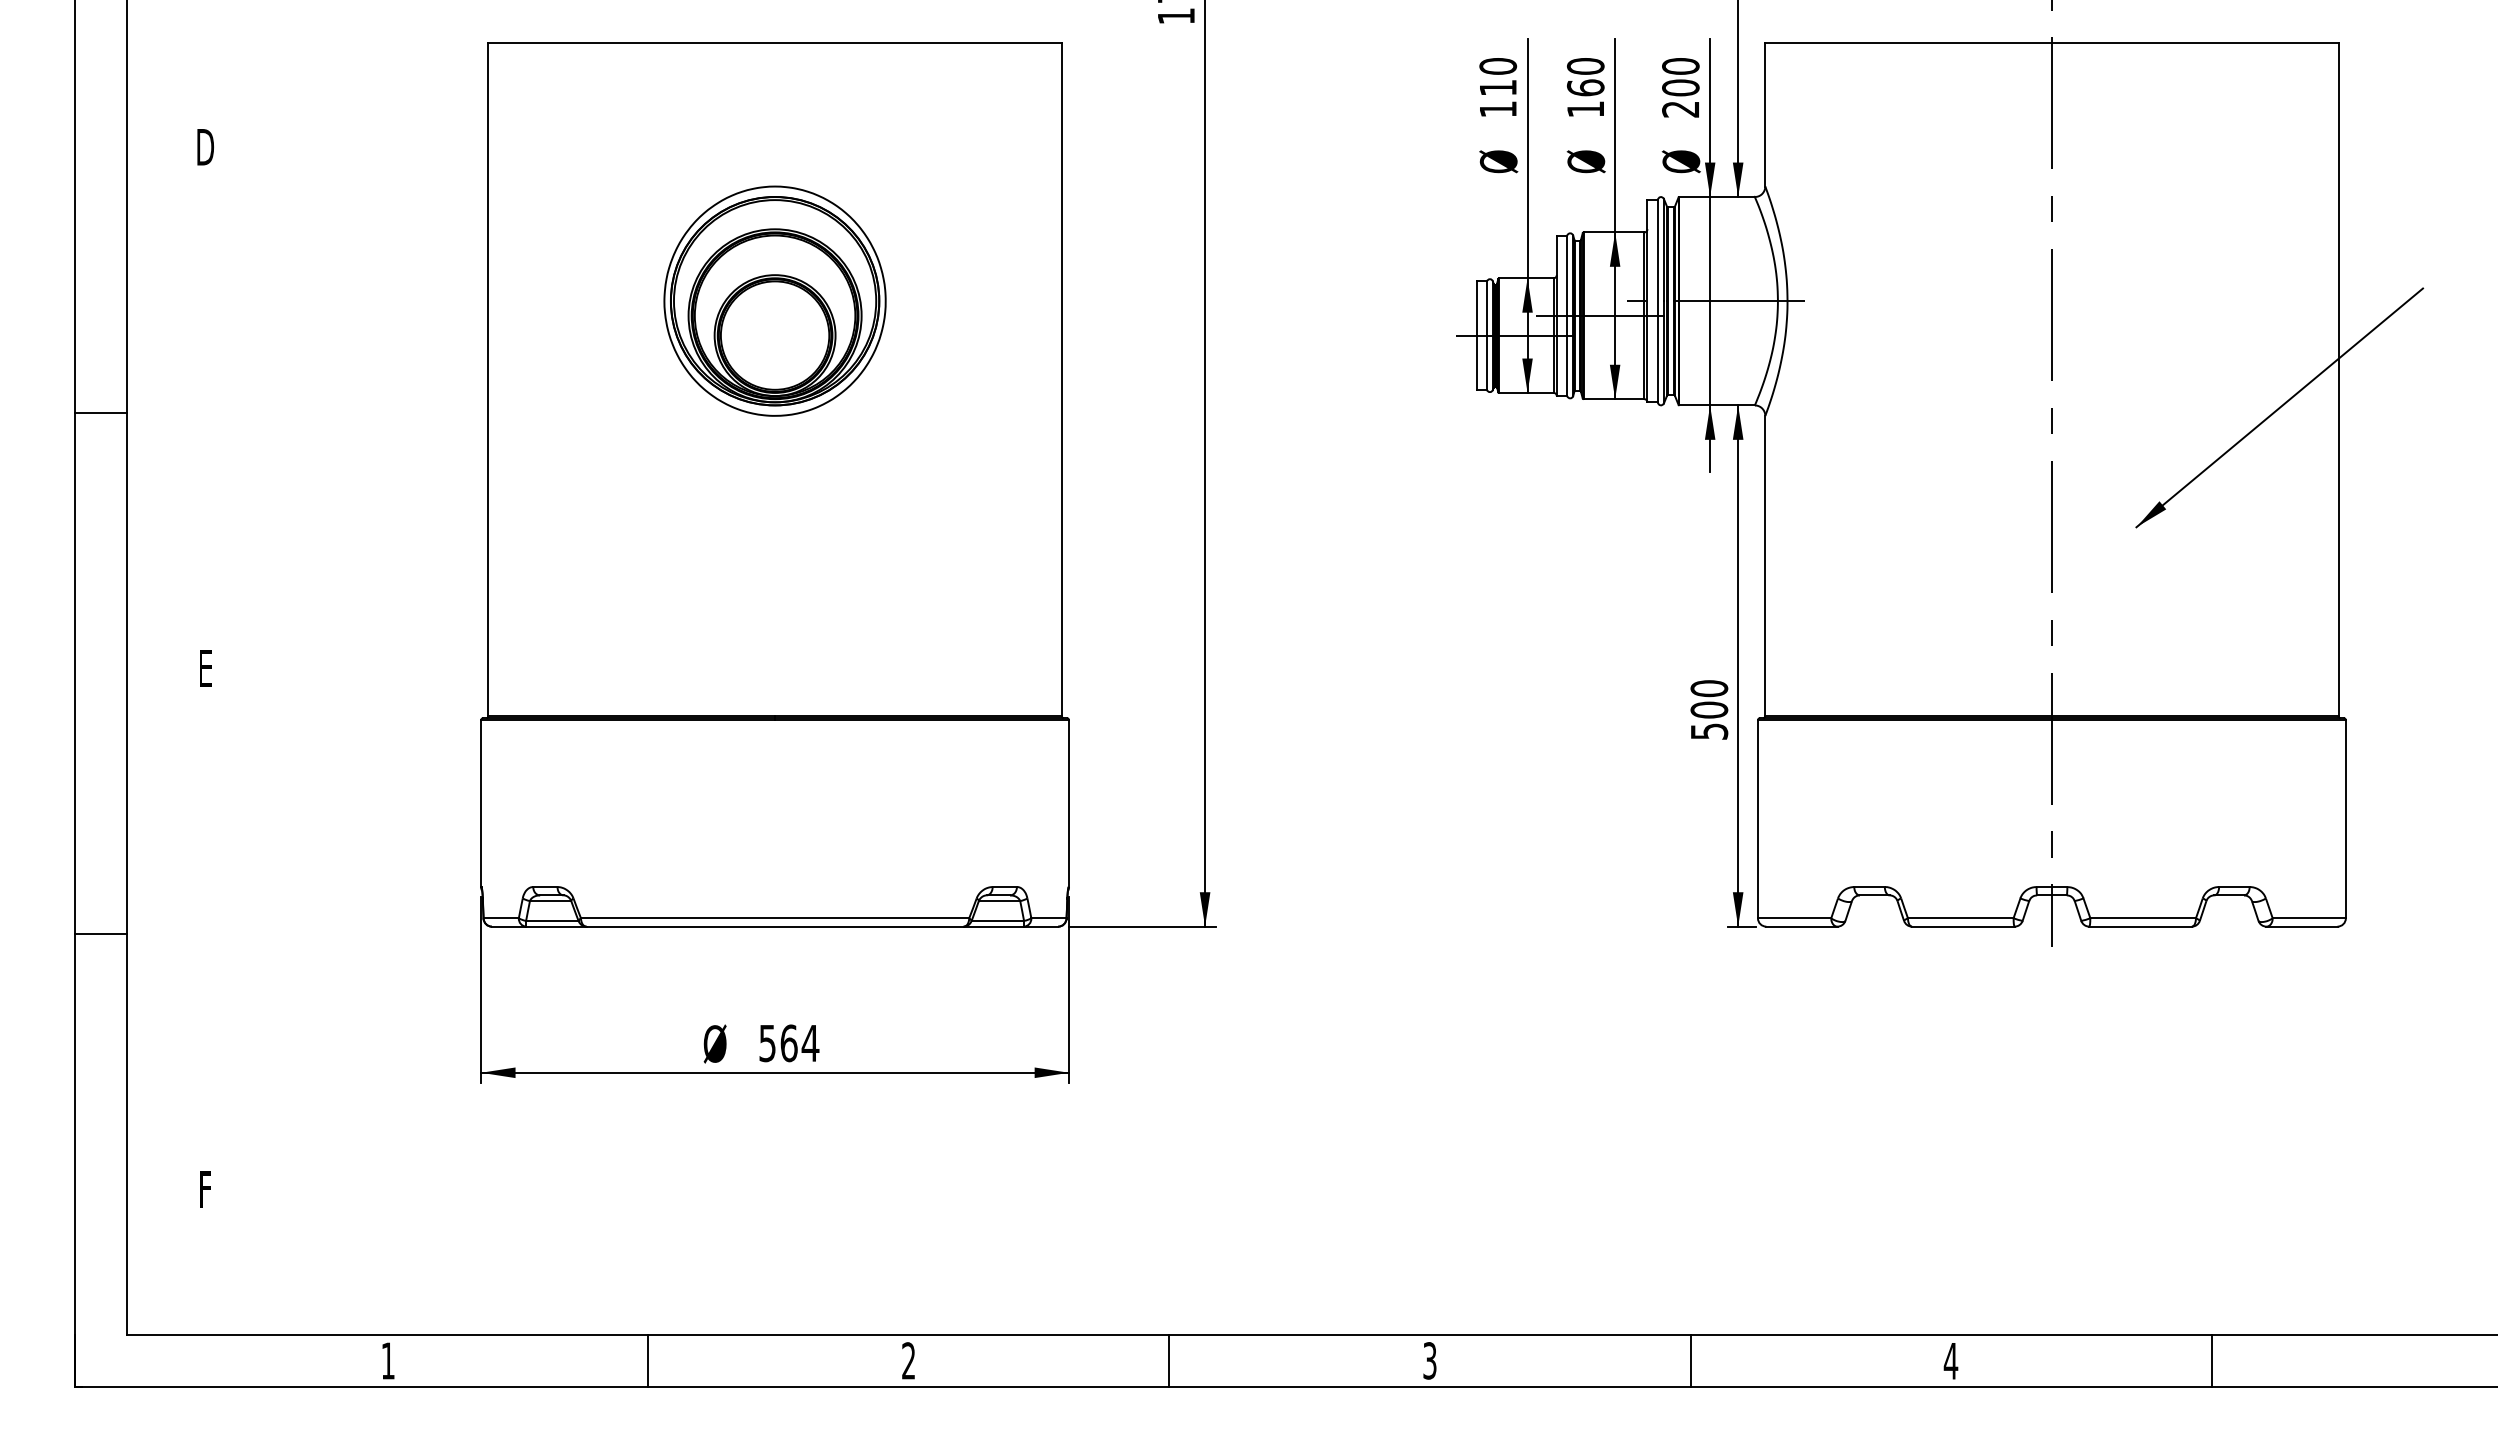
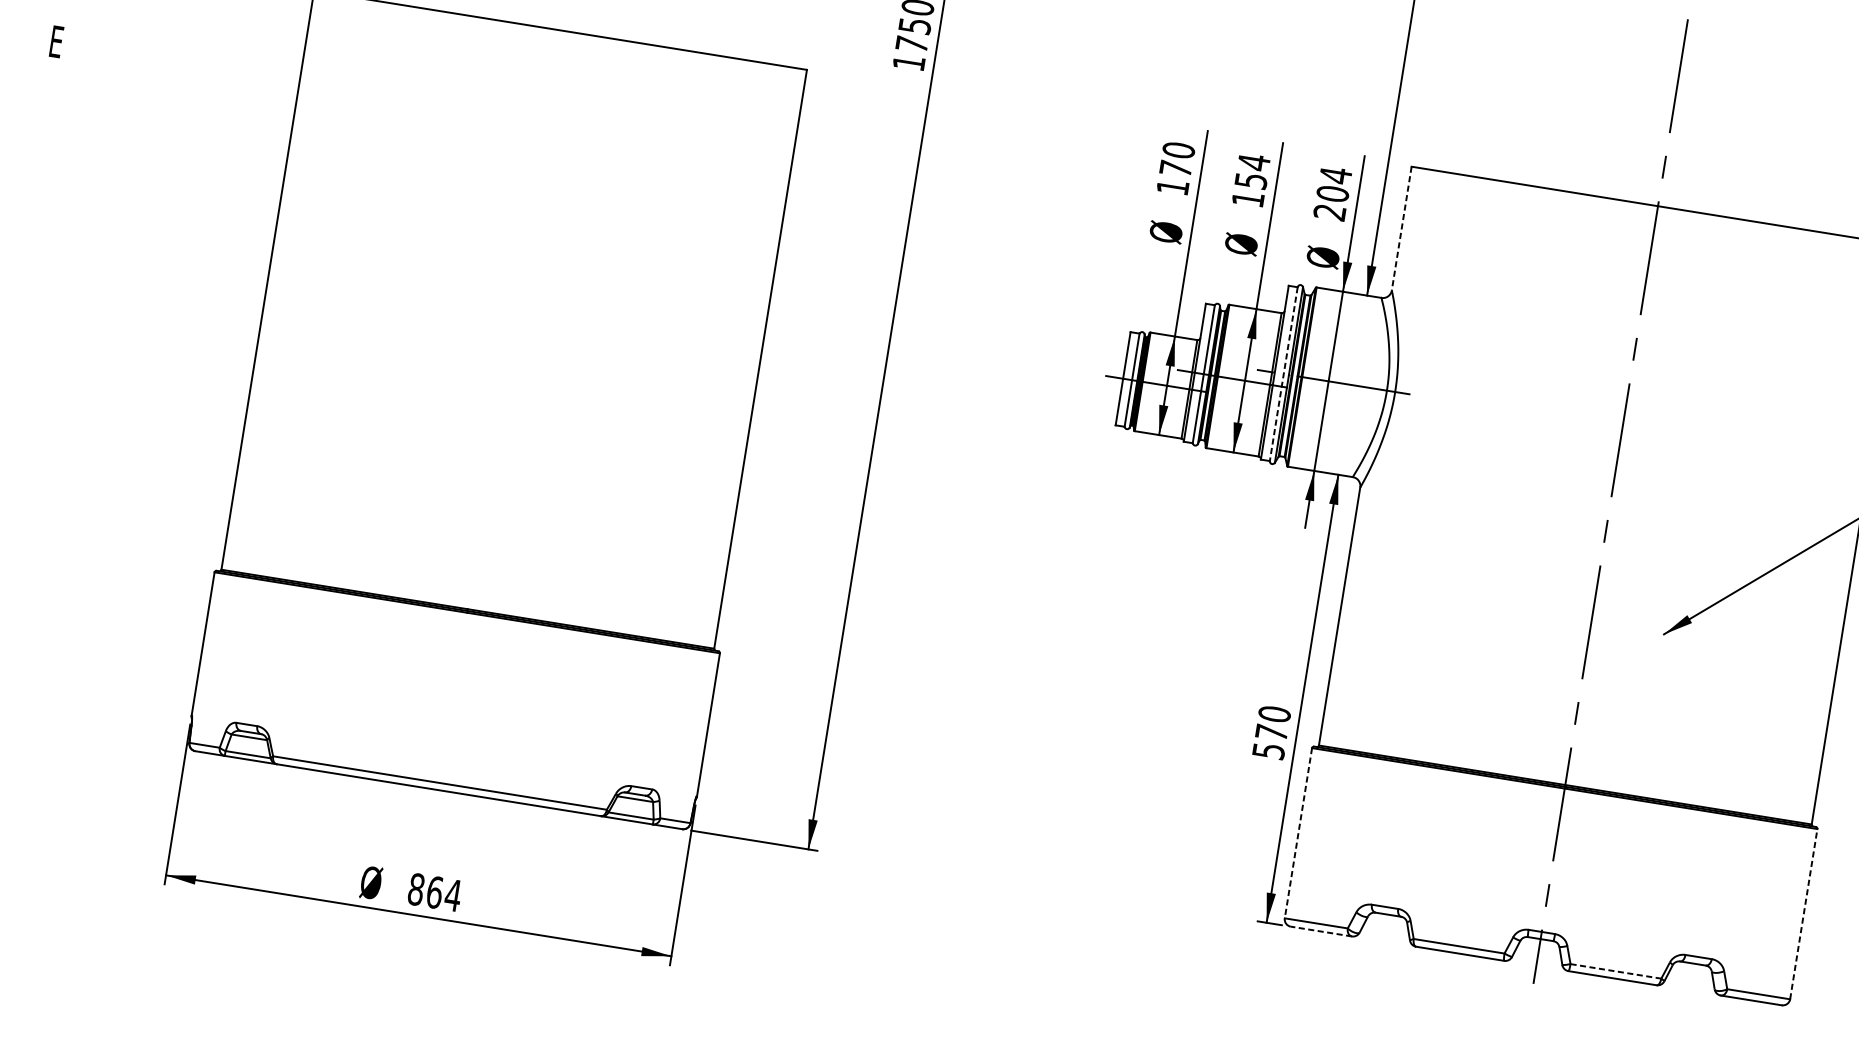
text: (1680, 66) -> (1335, 175), 200 -> 204
text: (1585, 76) -> (1252, 171), 160 -> 154
text: (1498, 87) -> (1176, 168), 110 -> 170
line: (1765, 114) -> (1401, 228), solid -> dashed
text: (205, 147) -> (56, 42), D -> E
part: (774, 300) -> (524, 251), removed
line: (1657, 301) -> (1283, 374), solid -> dashed
text: (1709, 709) -> (1271, 732), 500 -> 570
line: (2345, 818) -> (1803, 913), solid -> dashed
line: (1757, 819) -> (1298, 833), solid -> dashed
line: (2143, 918) -> (1616, 971), solid -> dashed
line: (1801, 926) -> (1321, 931), solid -> dashed
text: (767, 1043) -> (416, 889), 564 -> 864

